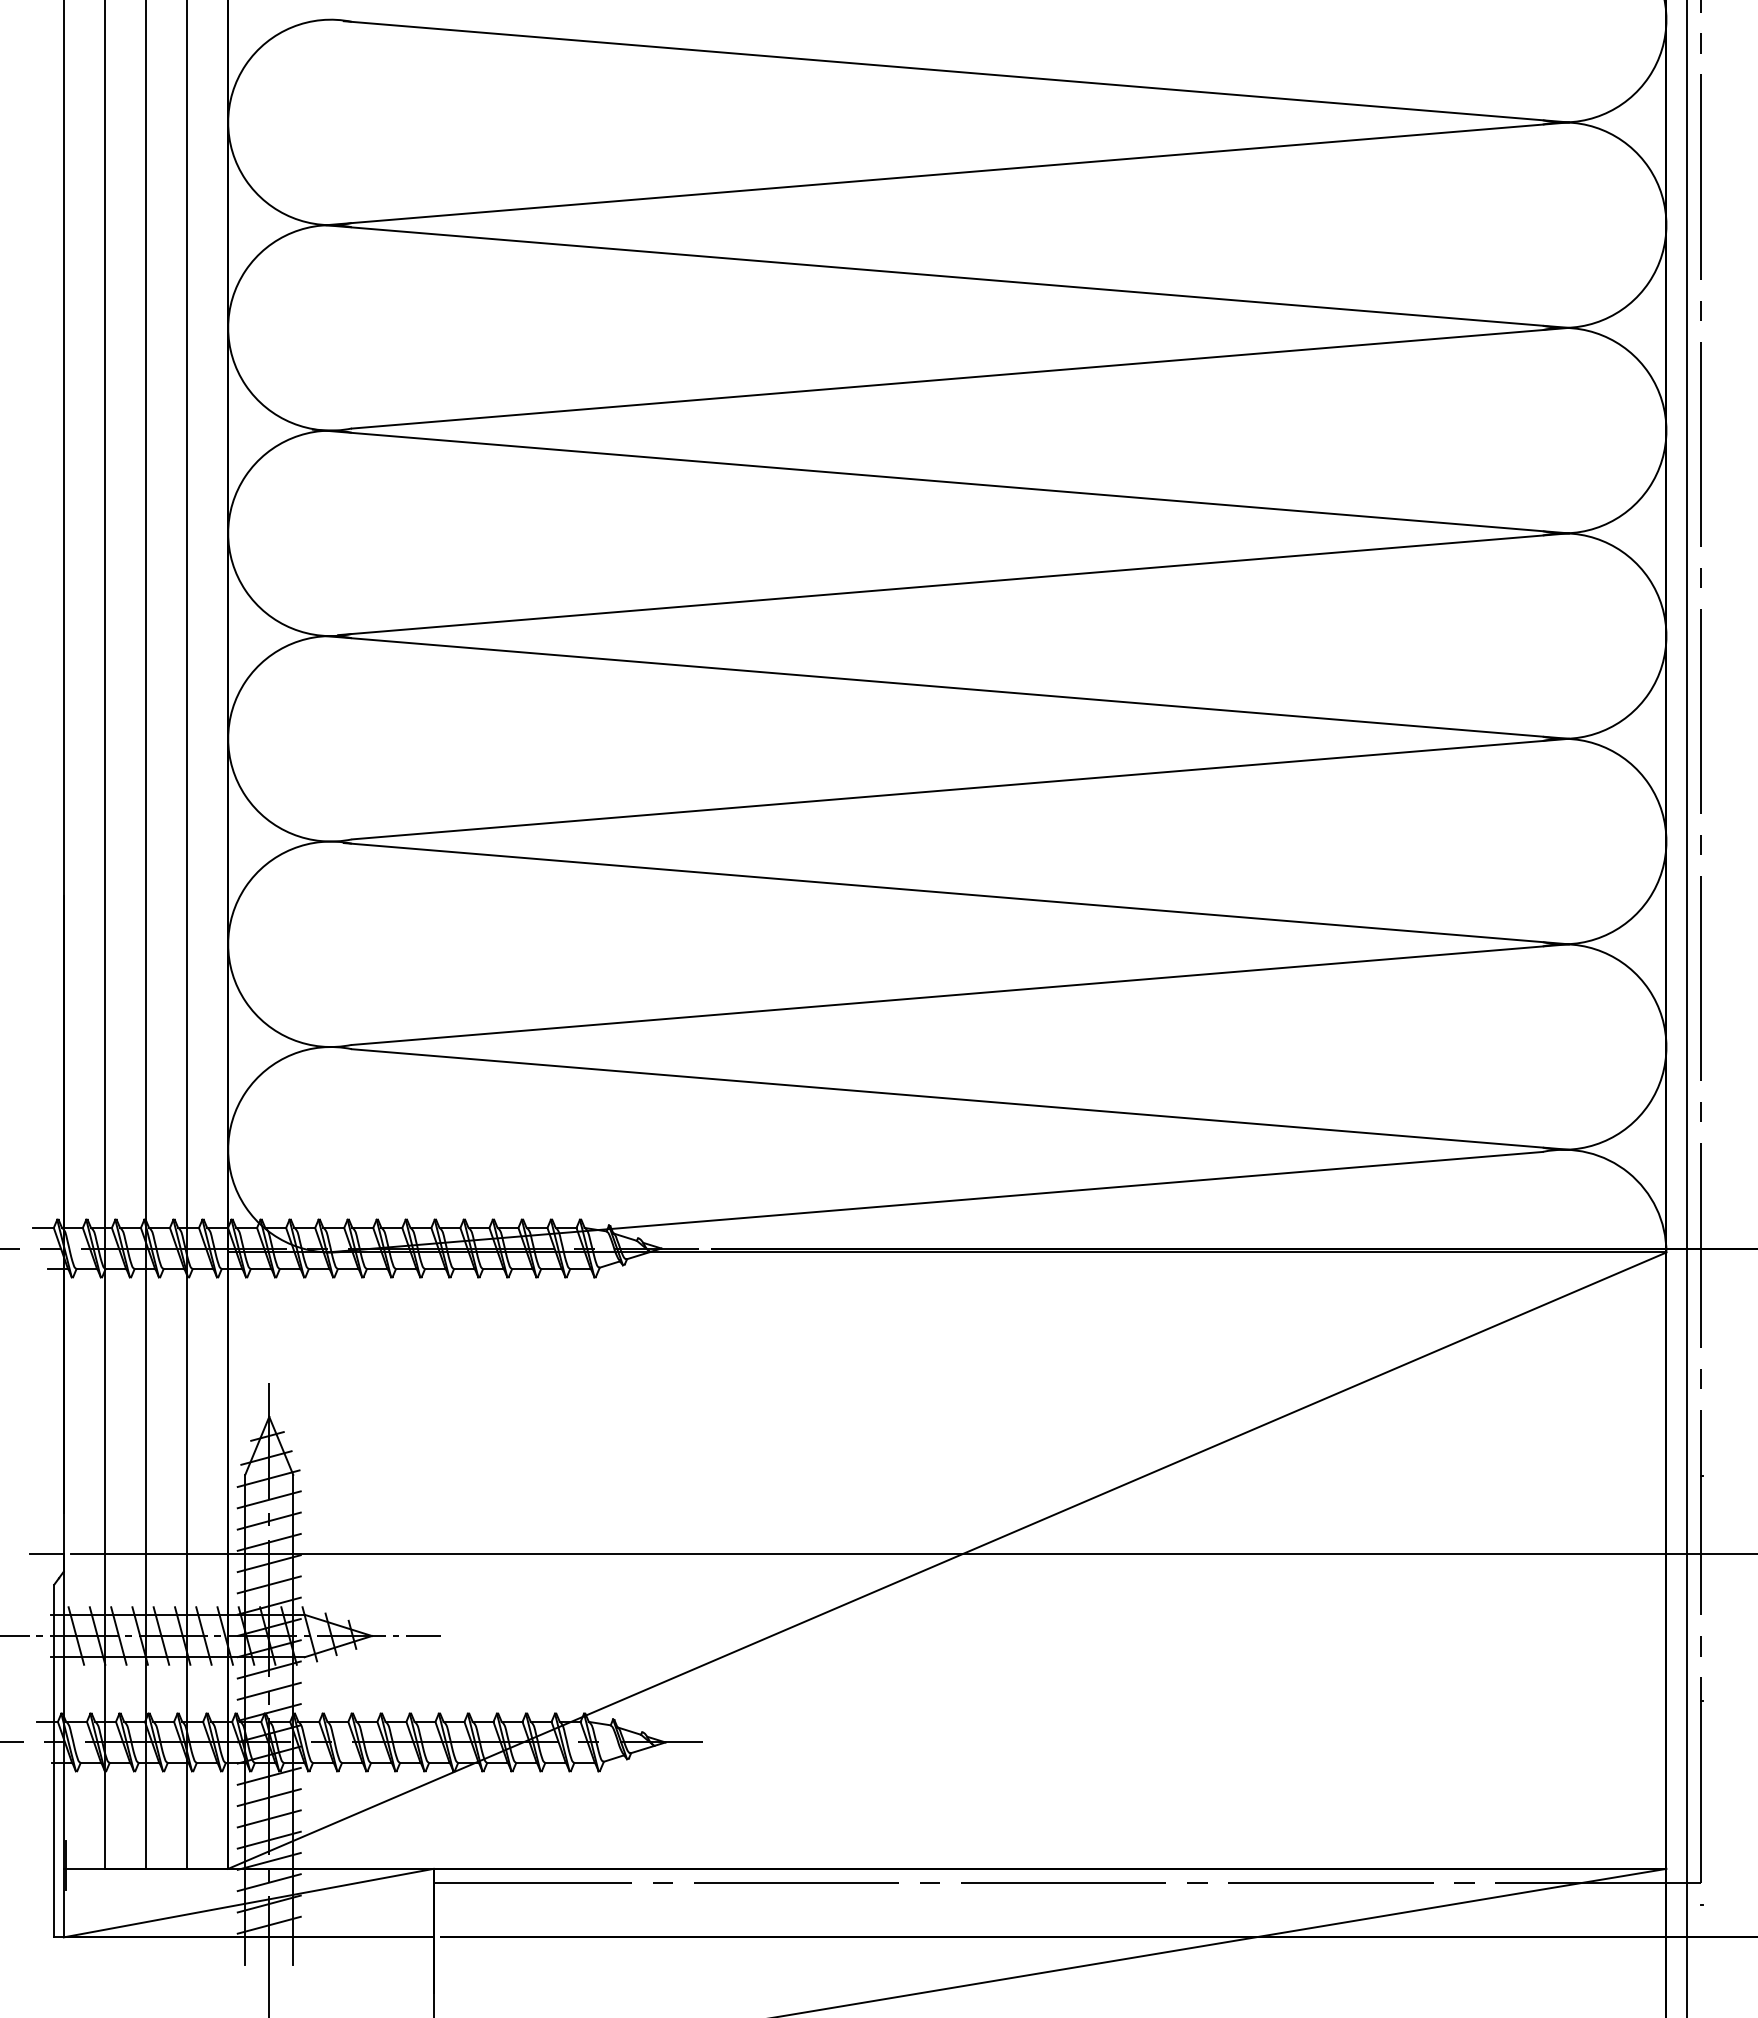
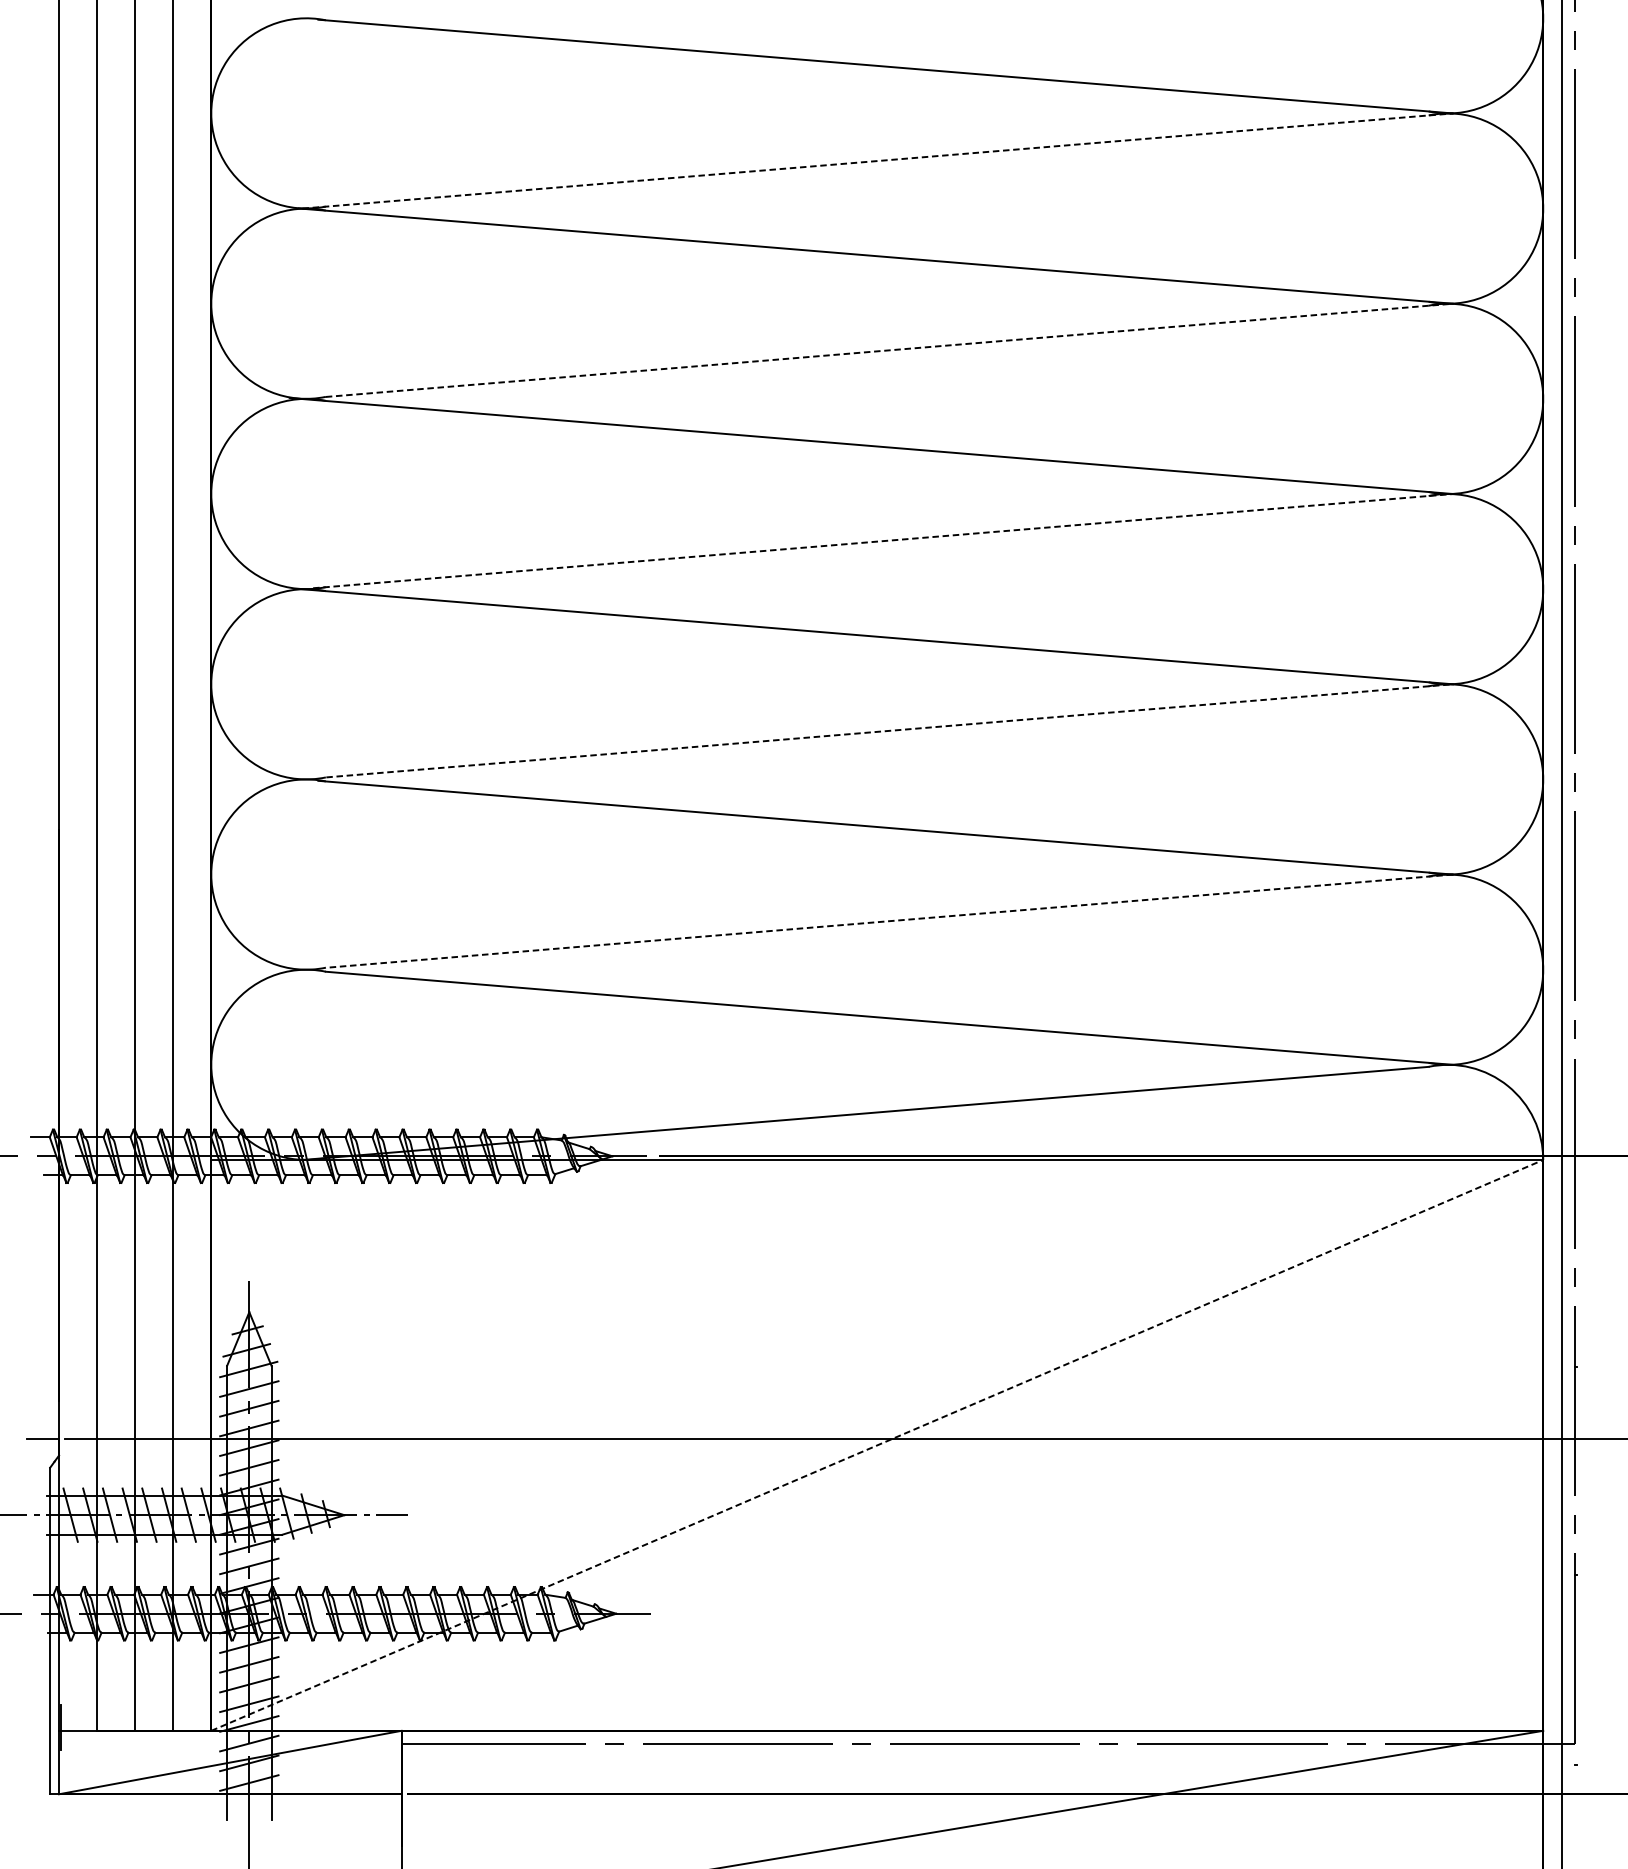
line: (948, 173) -> (878, 160), solid -> dashed
line: (960, 378) -> (889, 350), solid -> dashed
line: (954, 584) -> (883, 541), solid -> dashed
line: (961, 789) -> (890, 731), solid -> dashed
line: (960, 994) -> (889, 921), solid -> dashed
line: (947, 1560) -> (877, 1445), solid -> dashed

